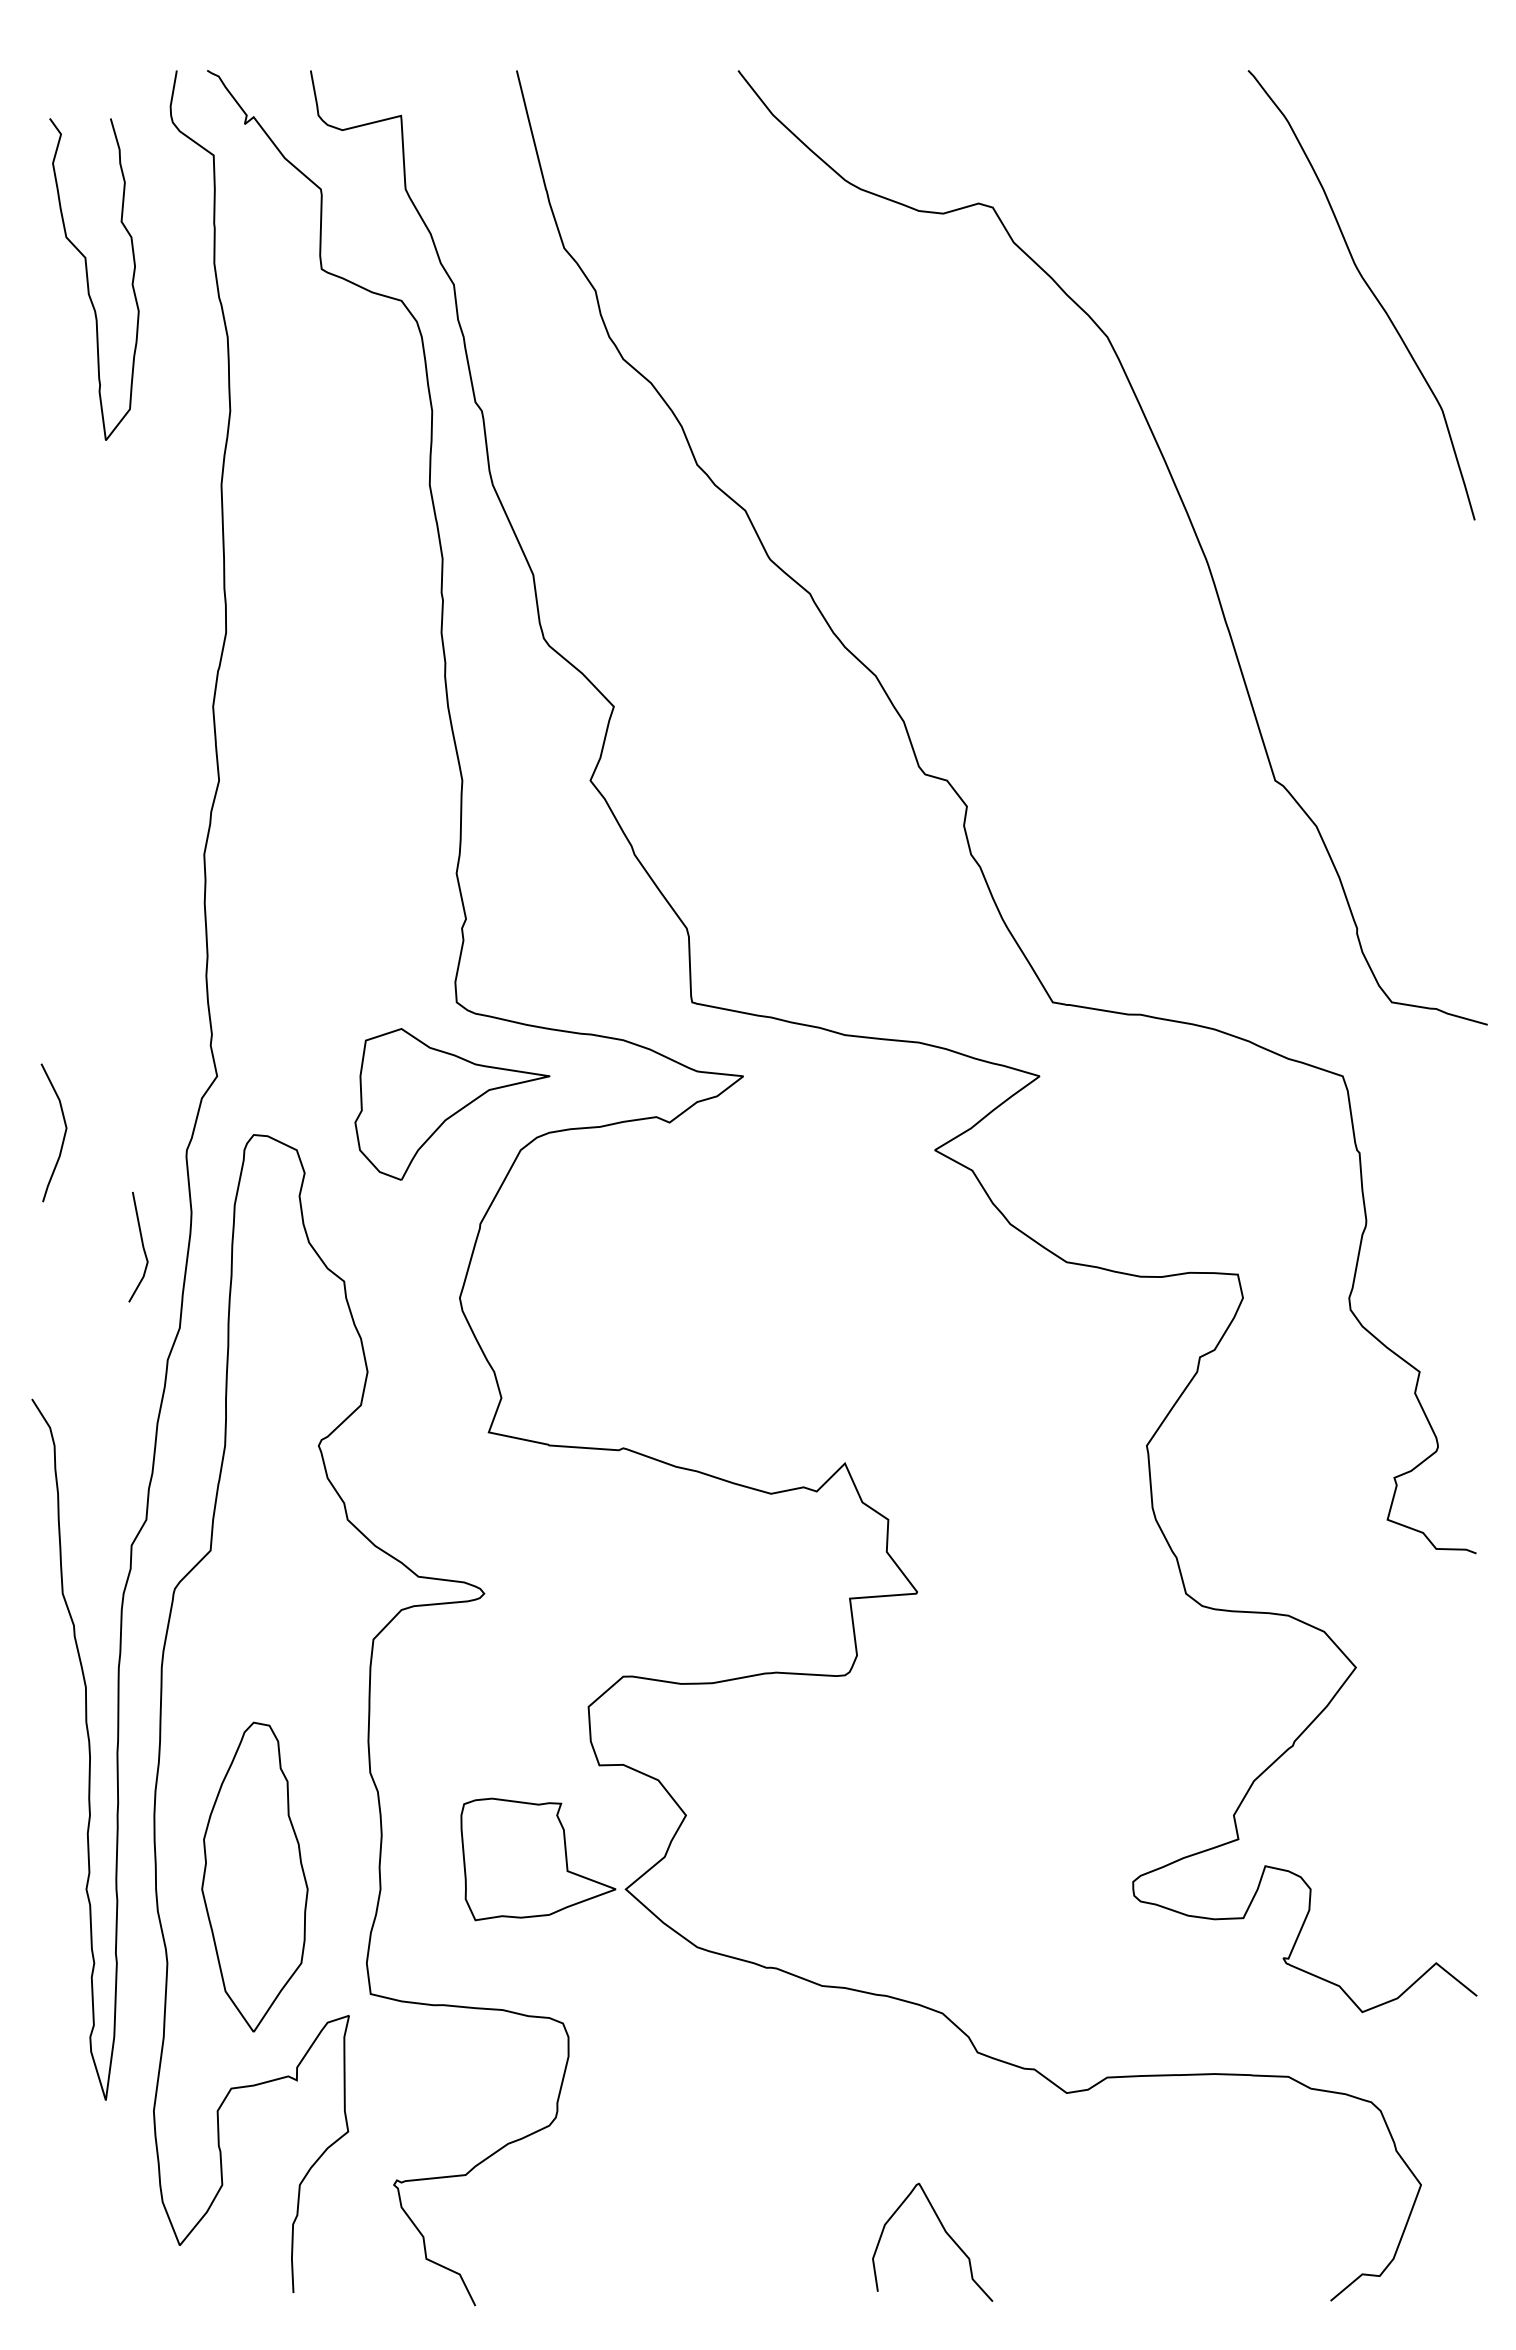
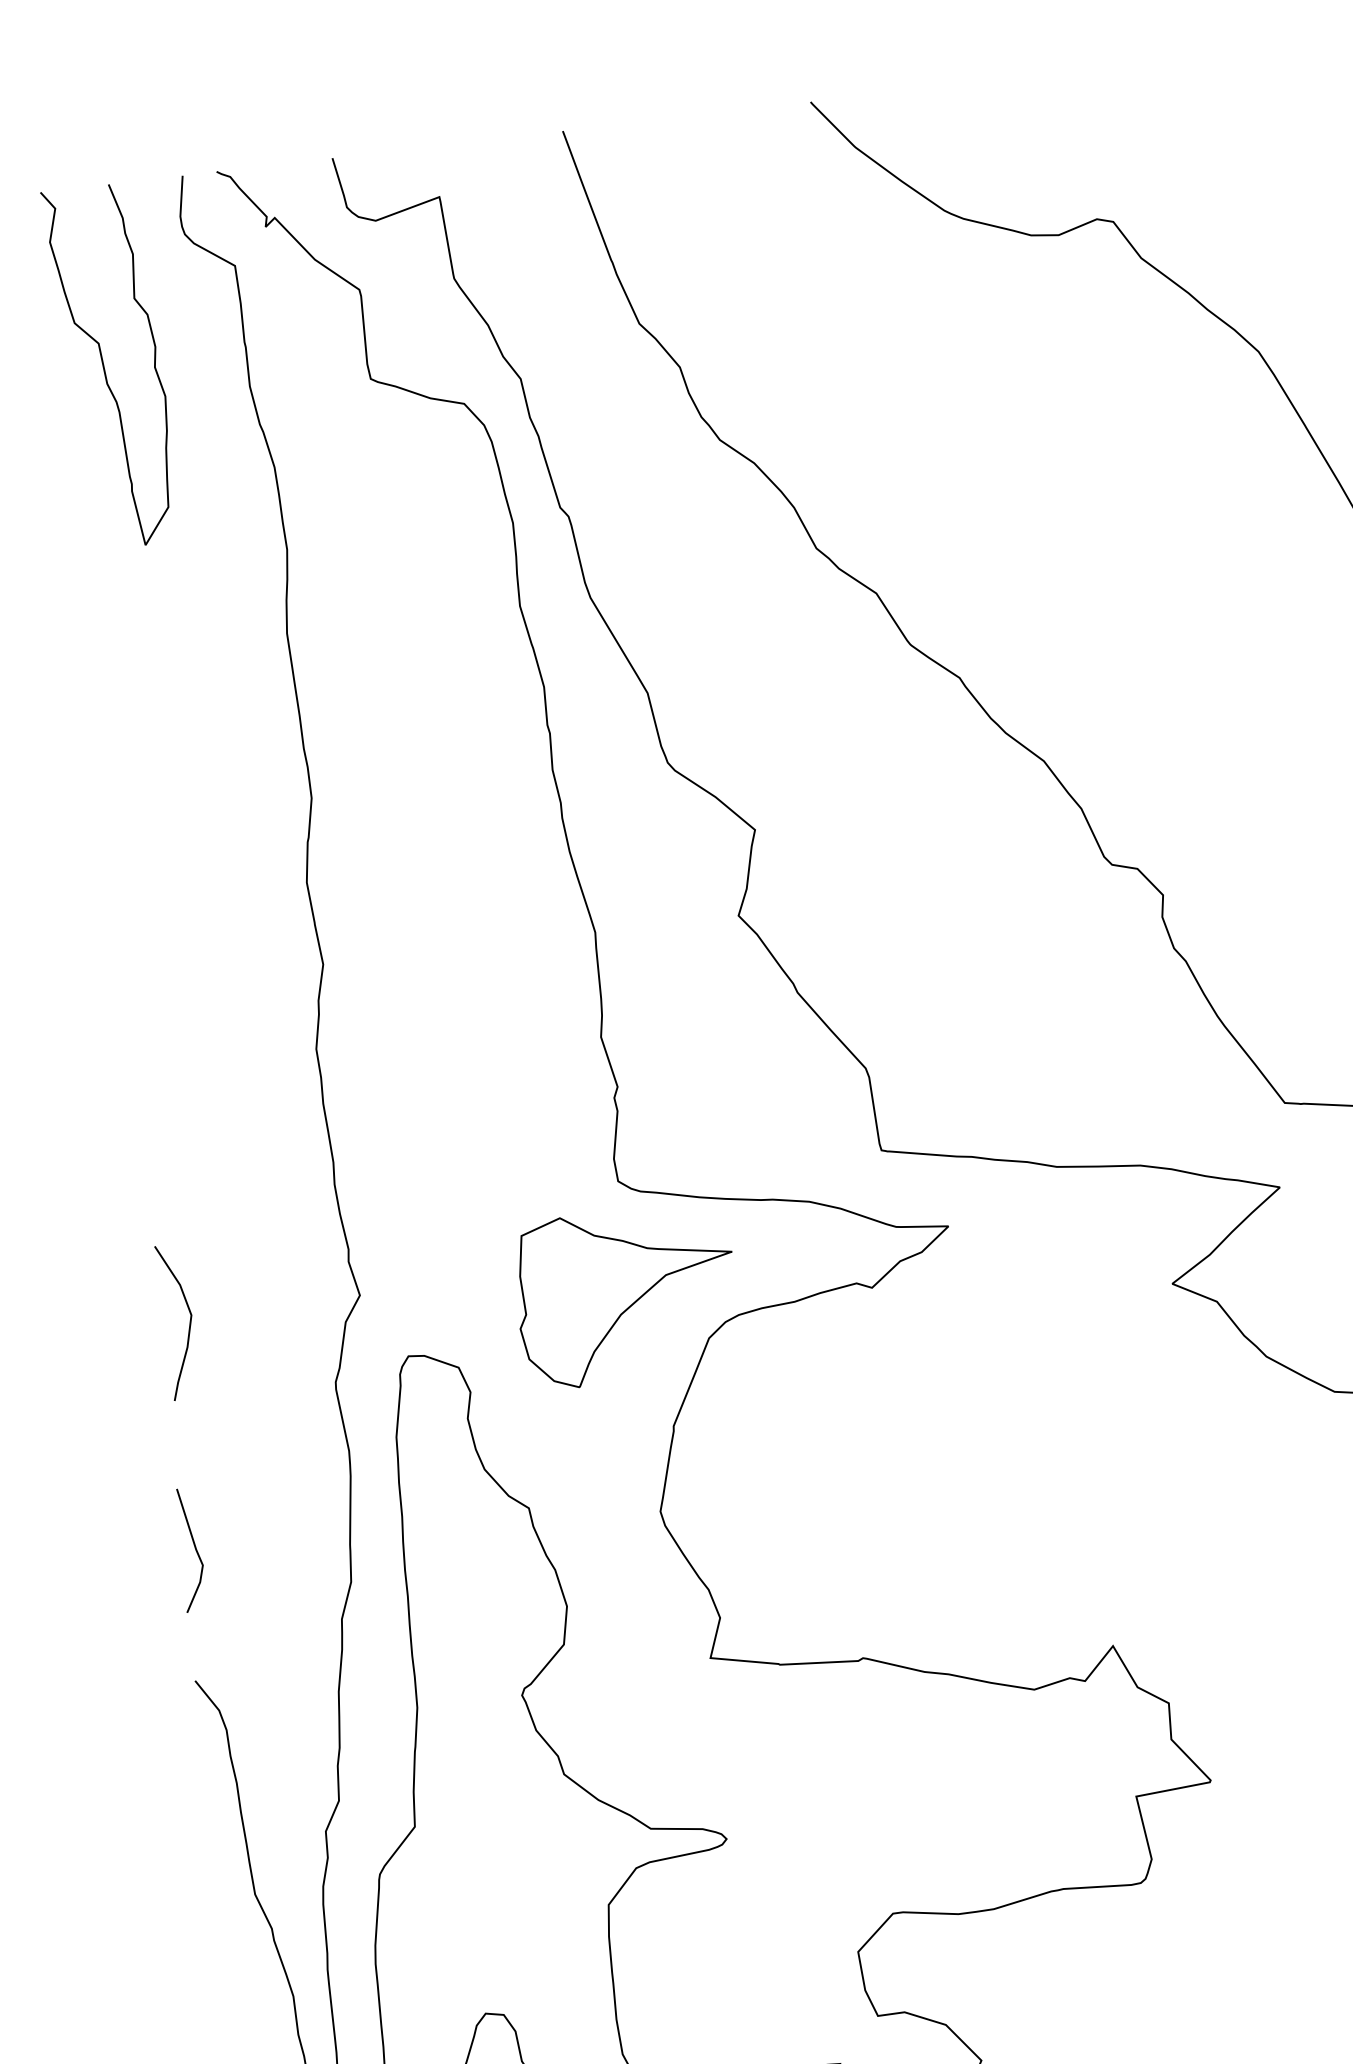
curve: (88, 279) -> (104, 367), moved
curve: (63, 1135) -> (188, 1323), moved
line: (142, 1247) -> (195, 1549), moved

